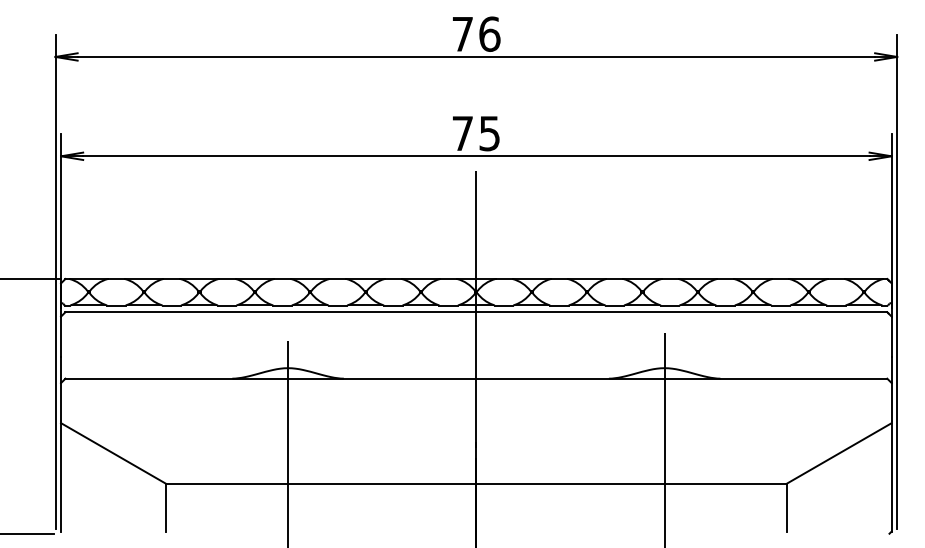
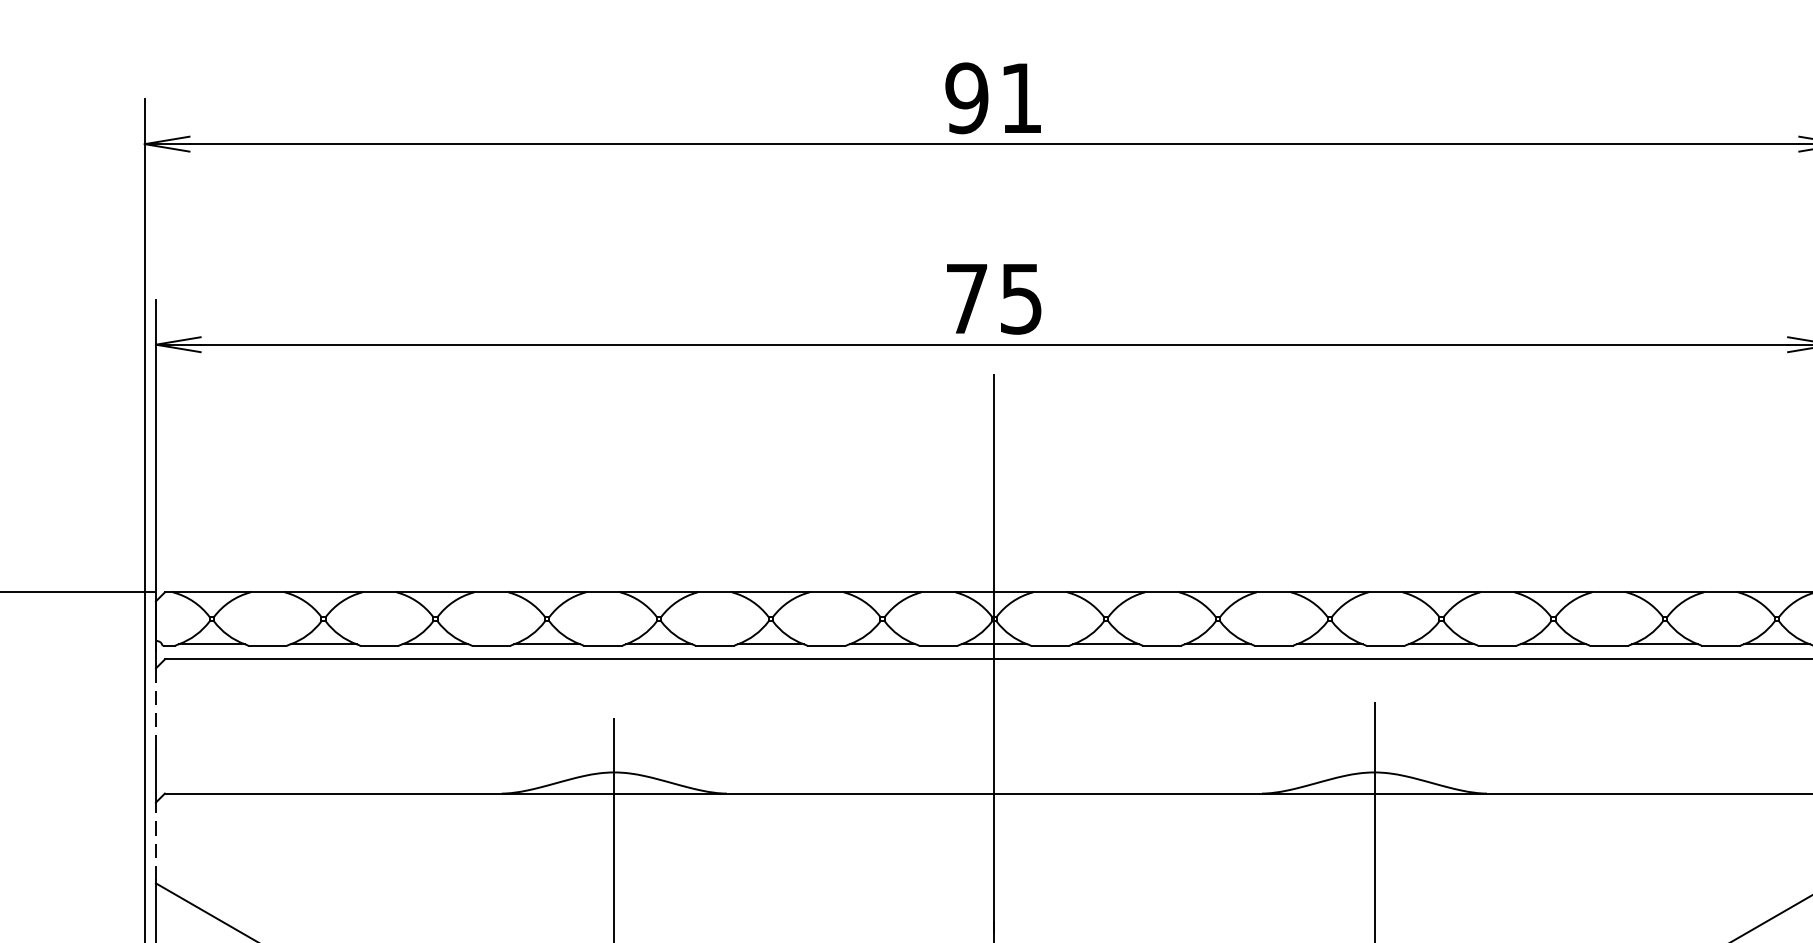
text: (476, 33) -> (994, 96), 76 -> 91
line: (61, 336) -> (156, 708), solid -> dashed
line: (61, 401) -> (156, 839), solid -> dashed

